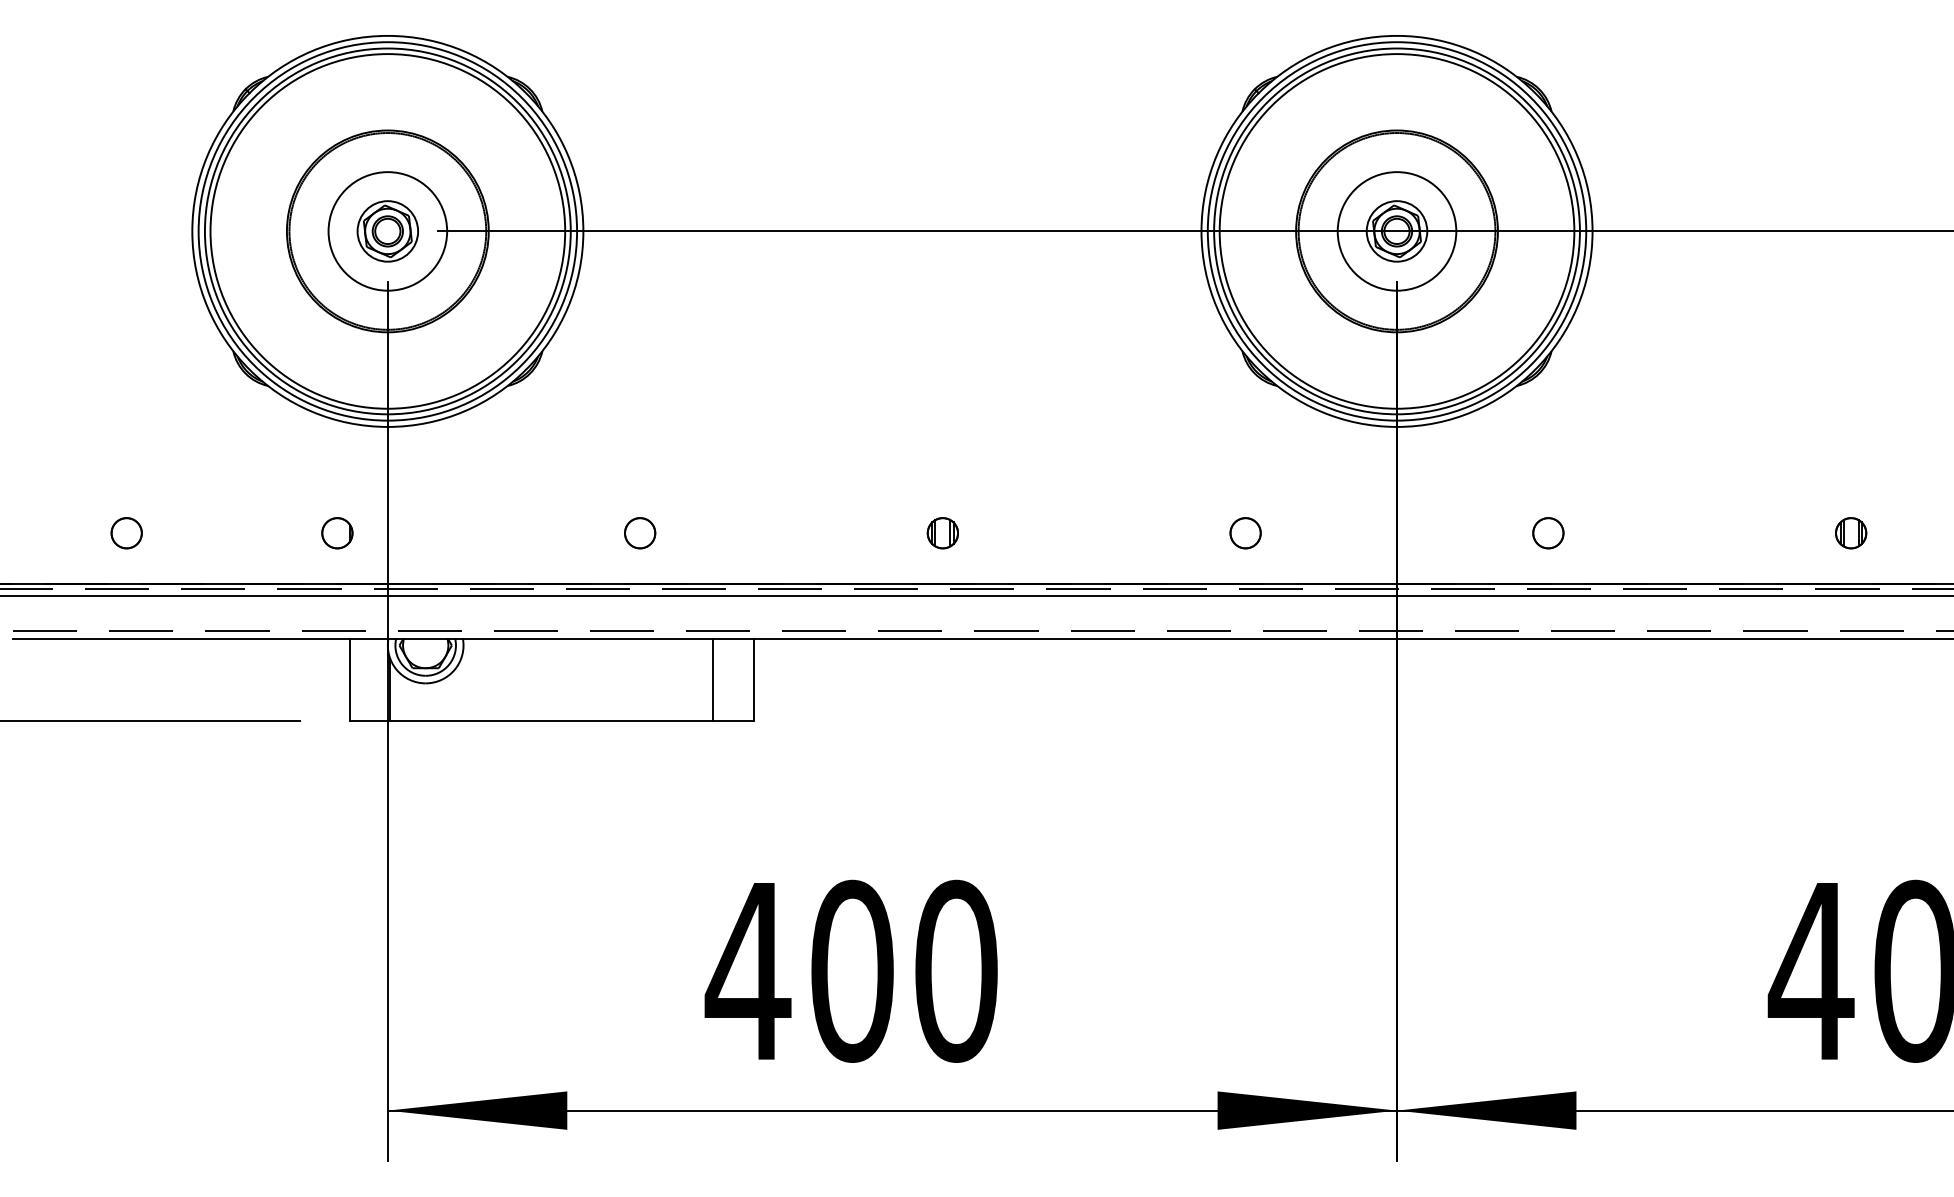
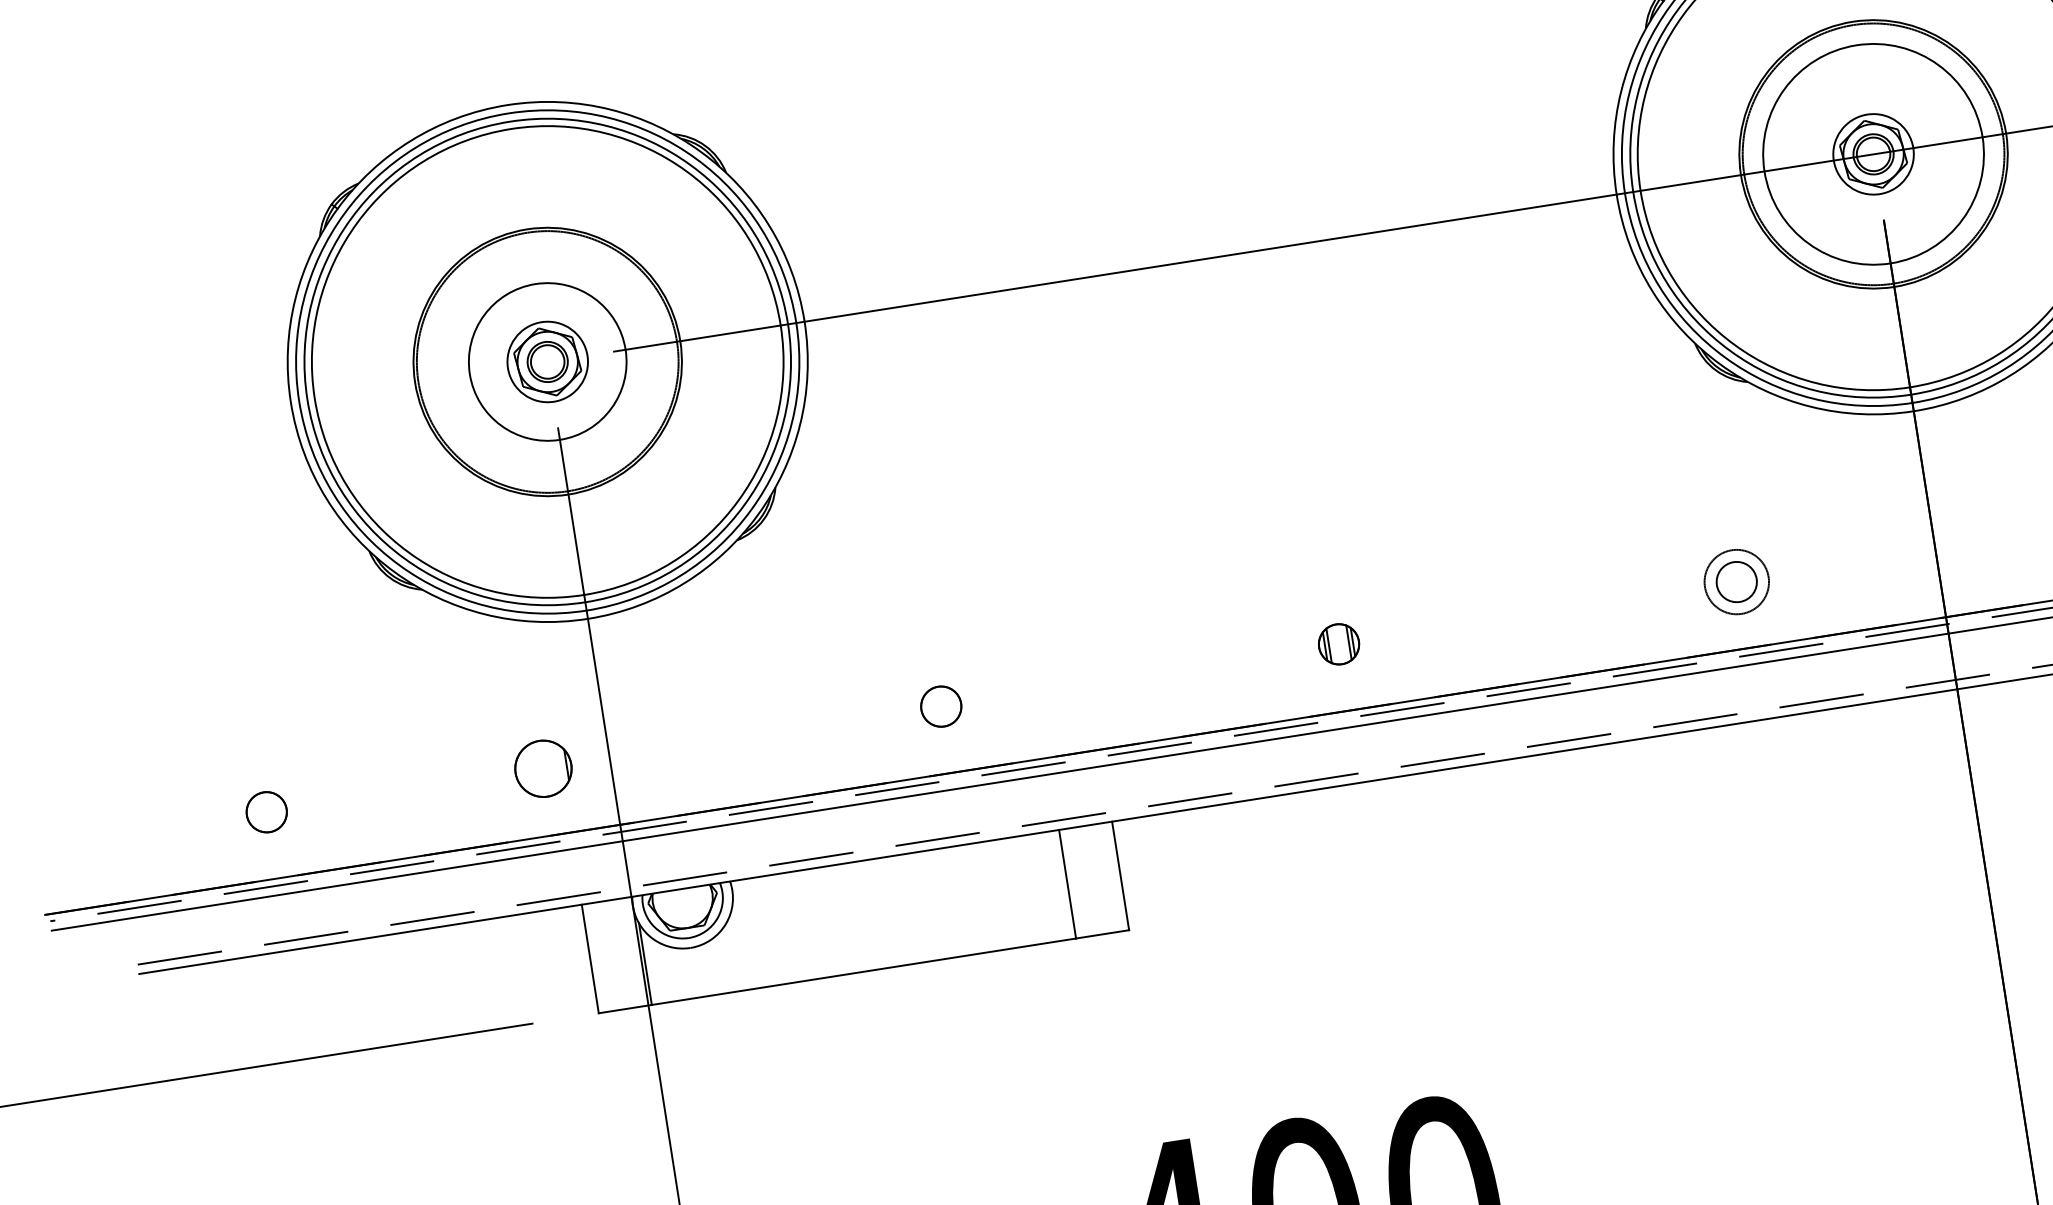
circle: (1396, 231) -> (1872, 154), size x1.4
part: (337, 533) -> (543, 769), size x1.4
circle: (1245, 533) -> (1736, 582), size x1.6

